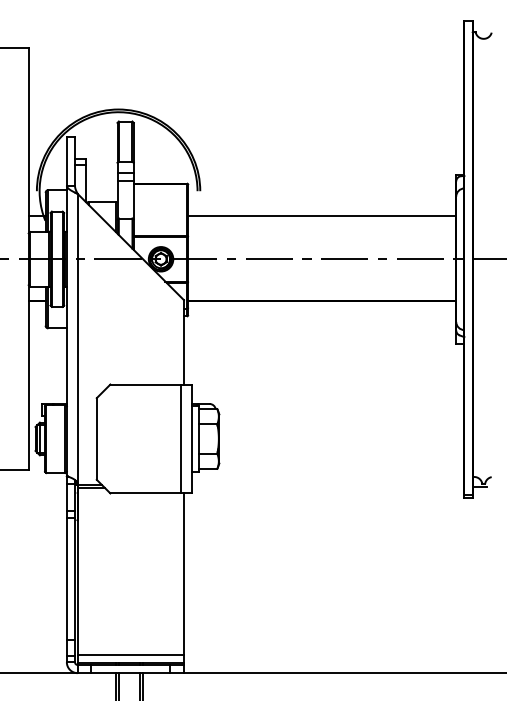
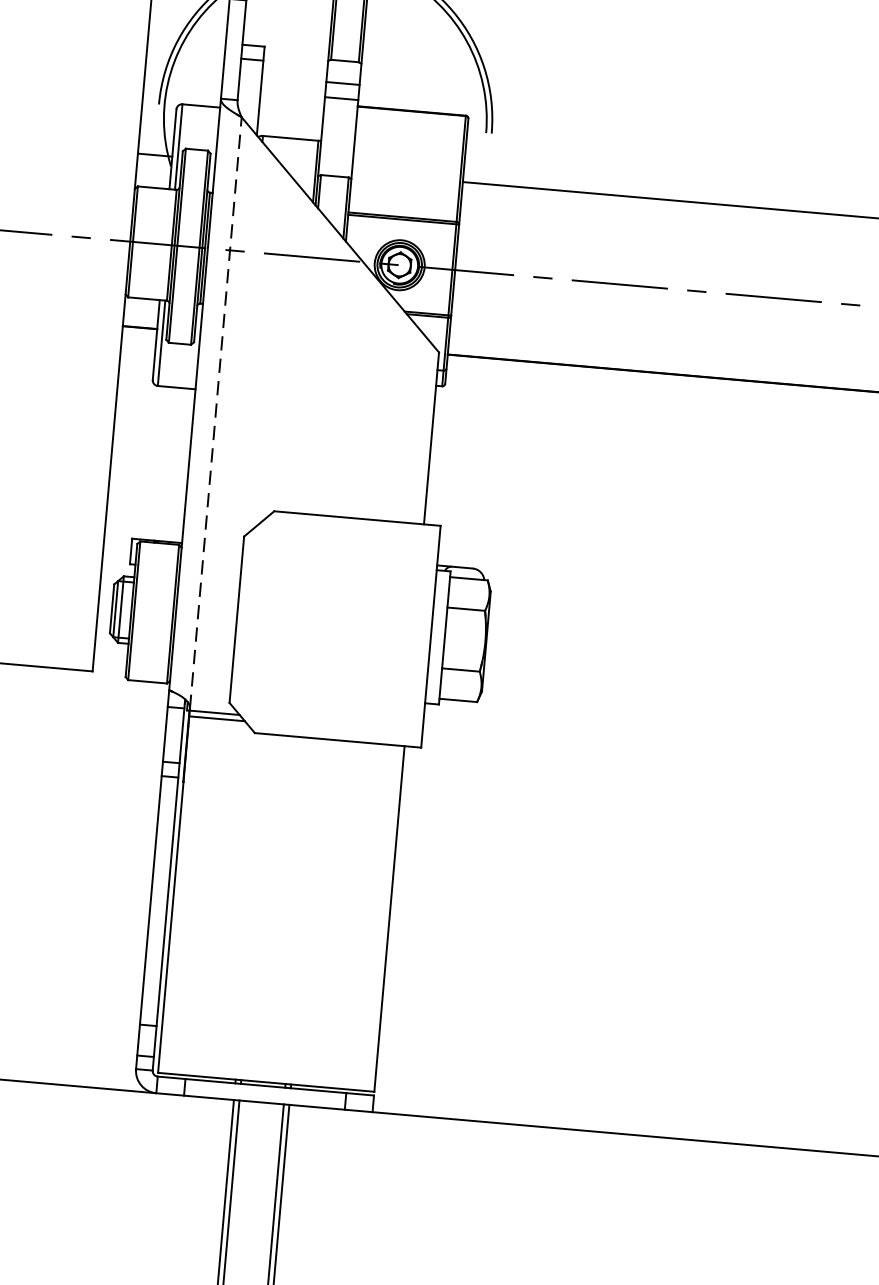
line: (77, 338) -> (215, 411), solid -> dashed
line: (181, 438) -> (409, 633), removed
line: (130, 655) -> (266, 1066), removed

